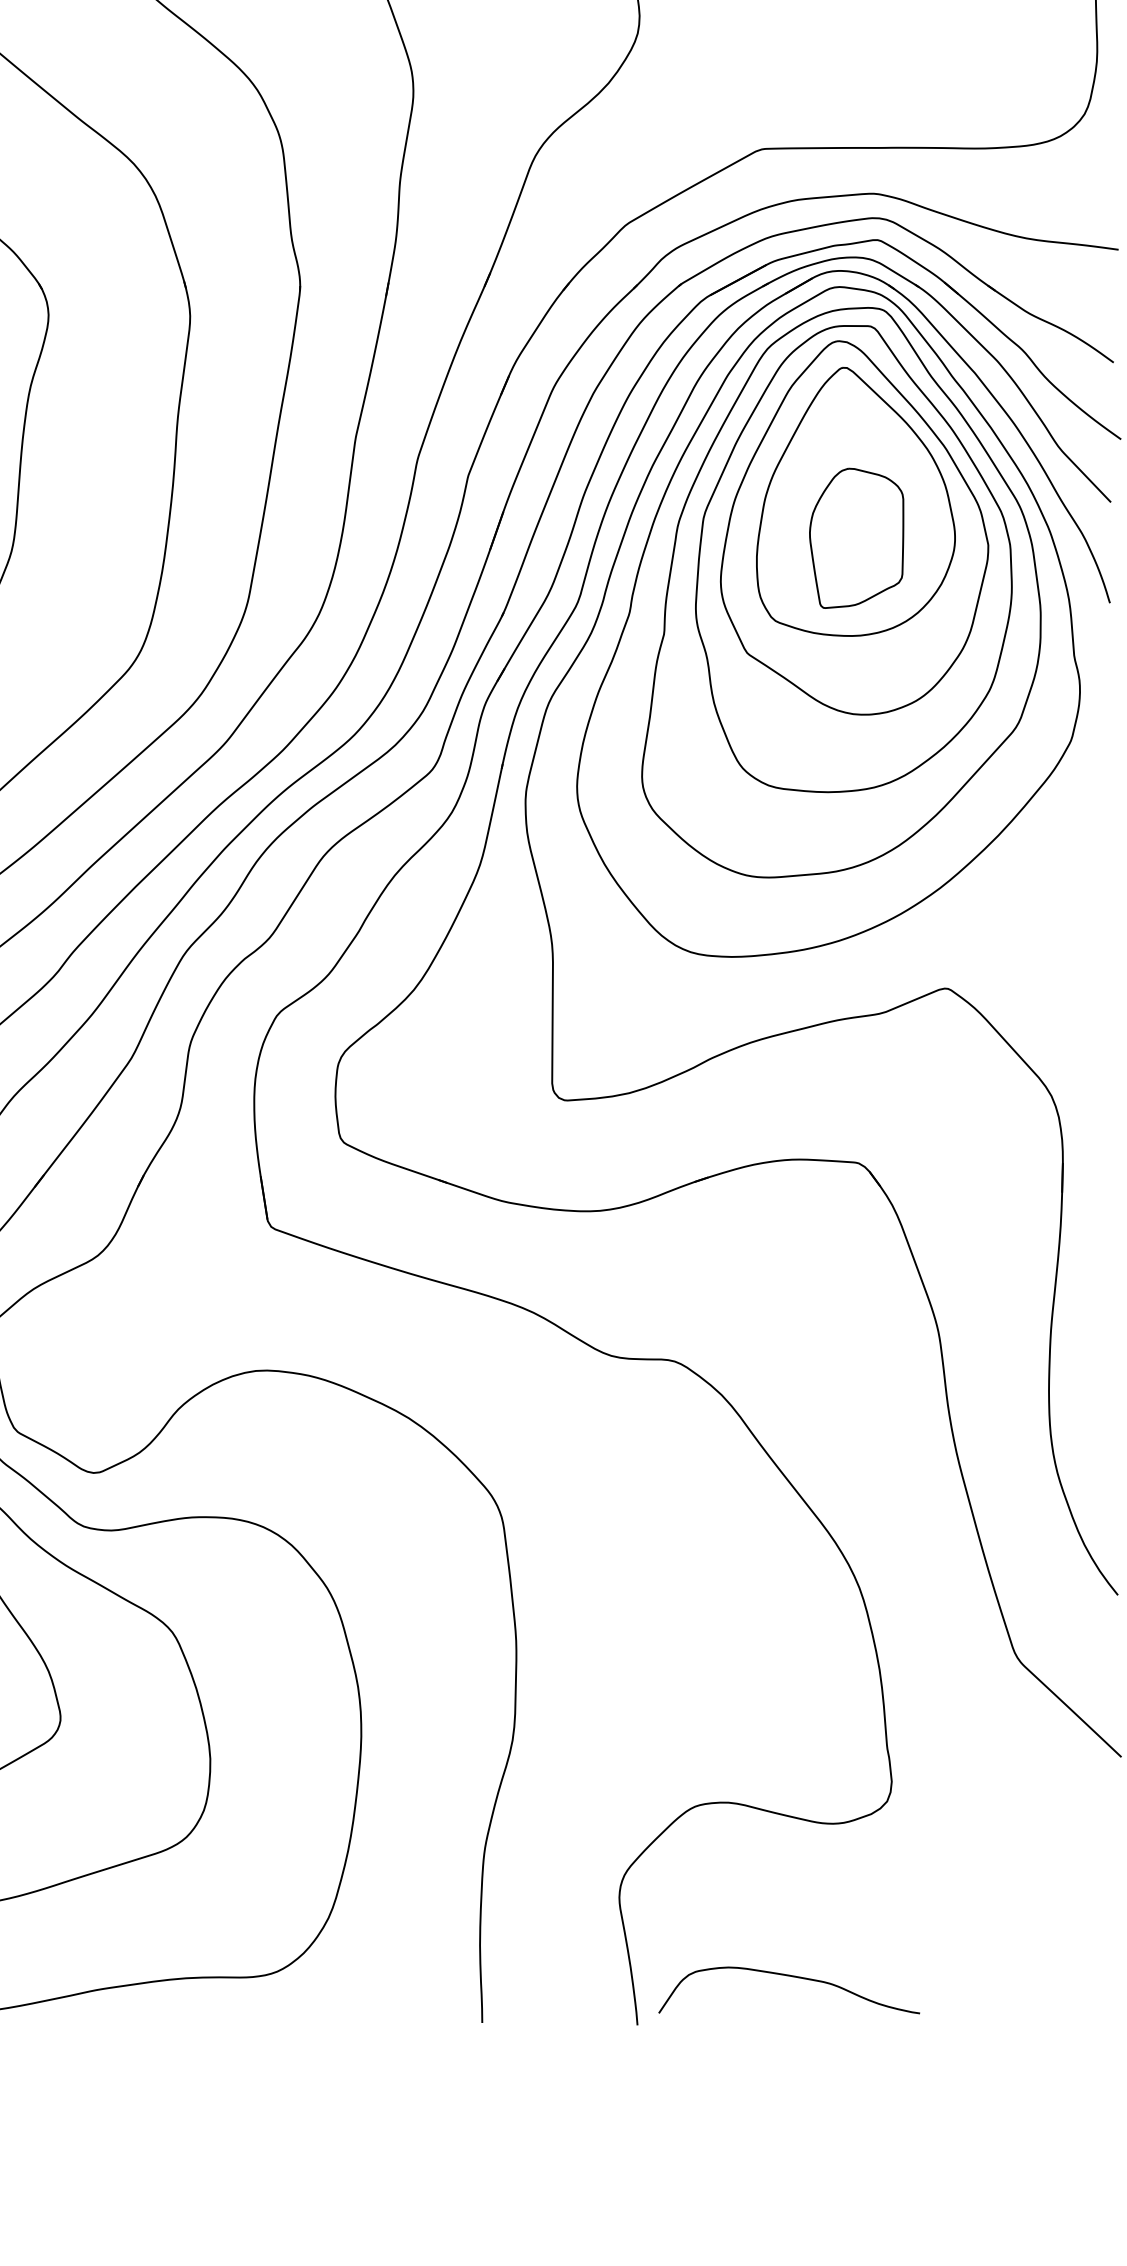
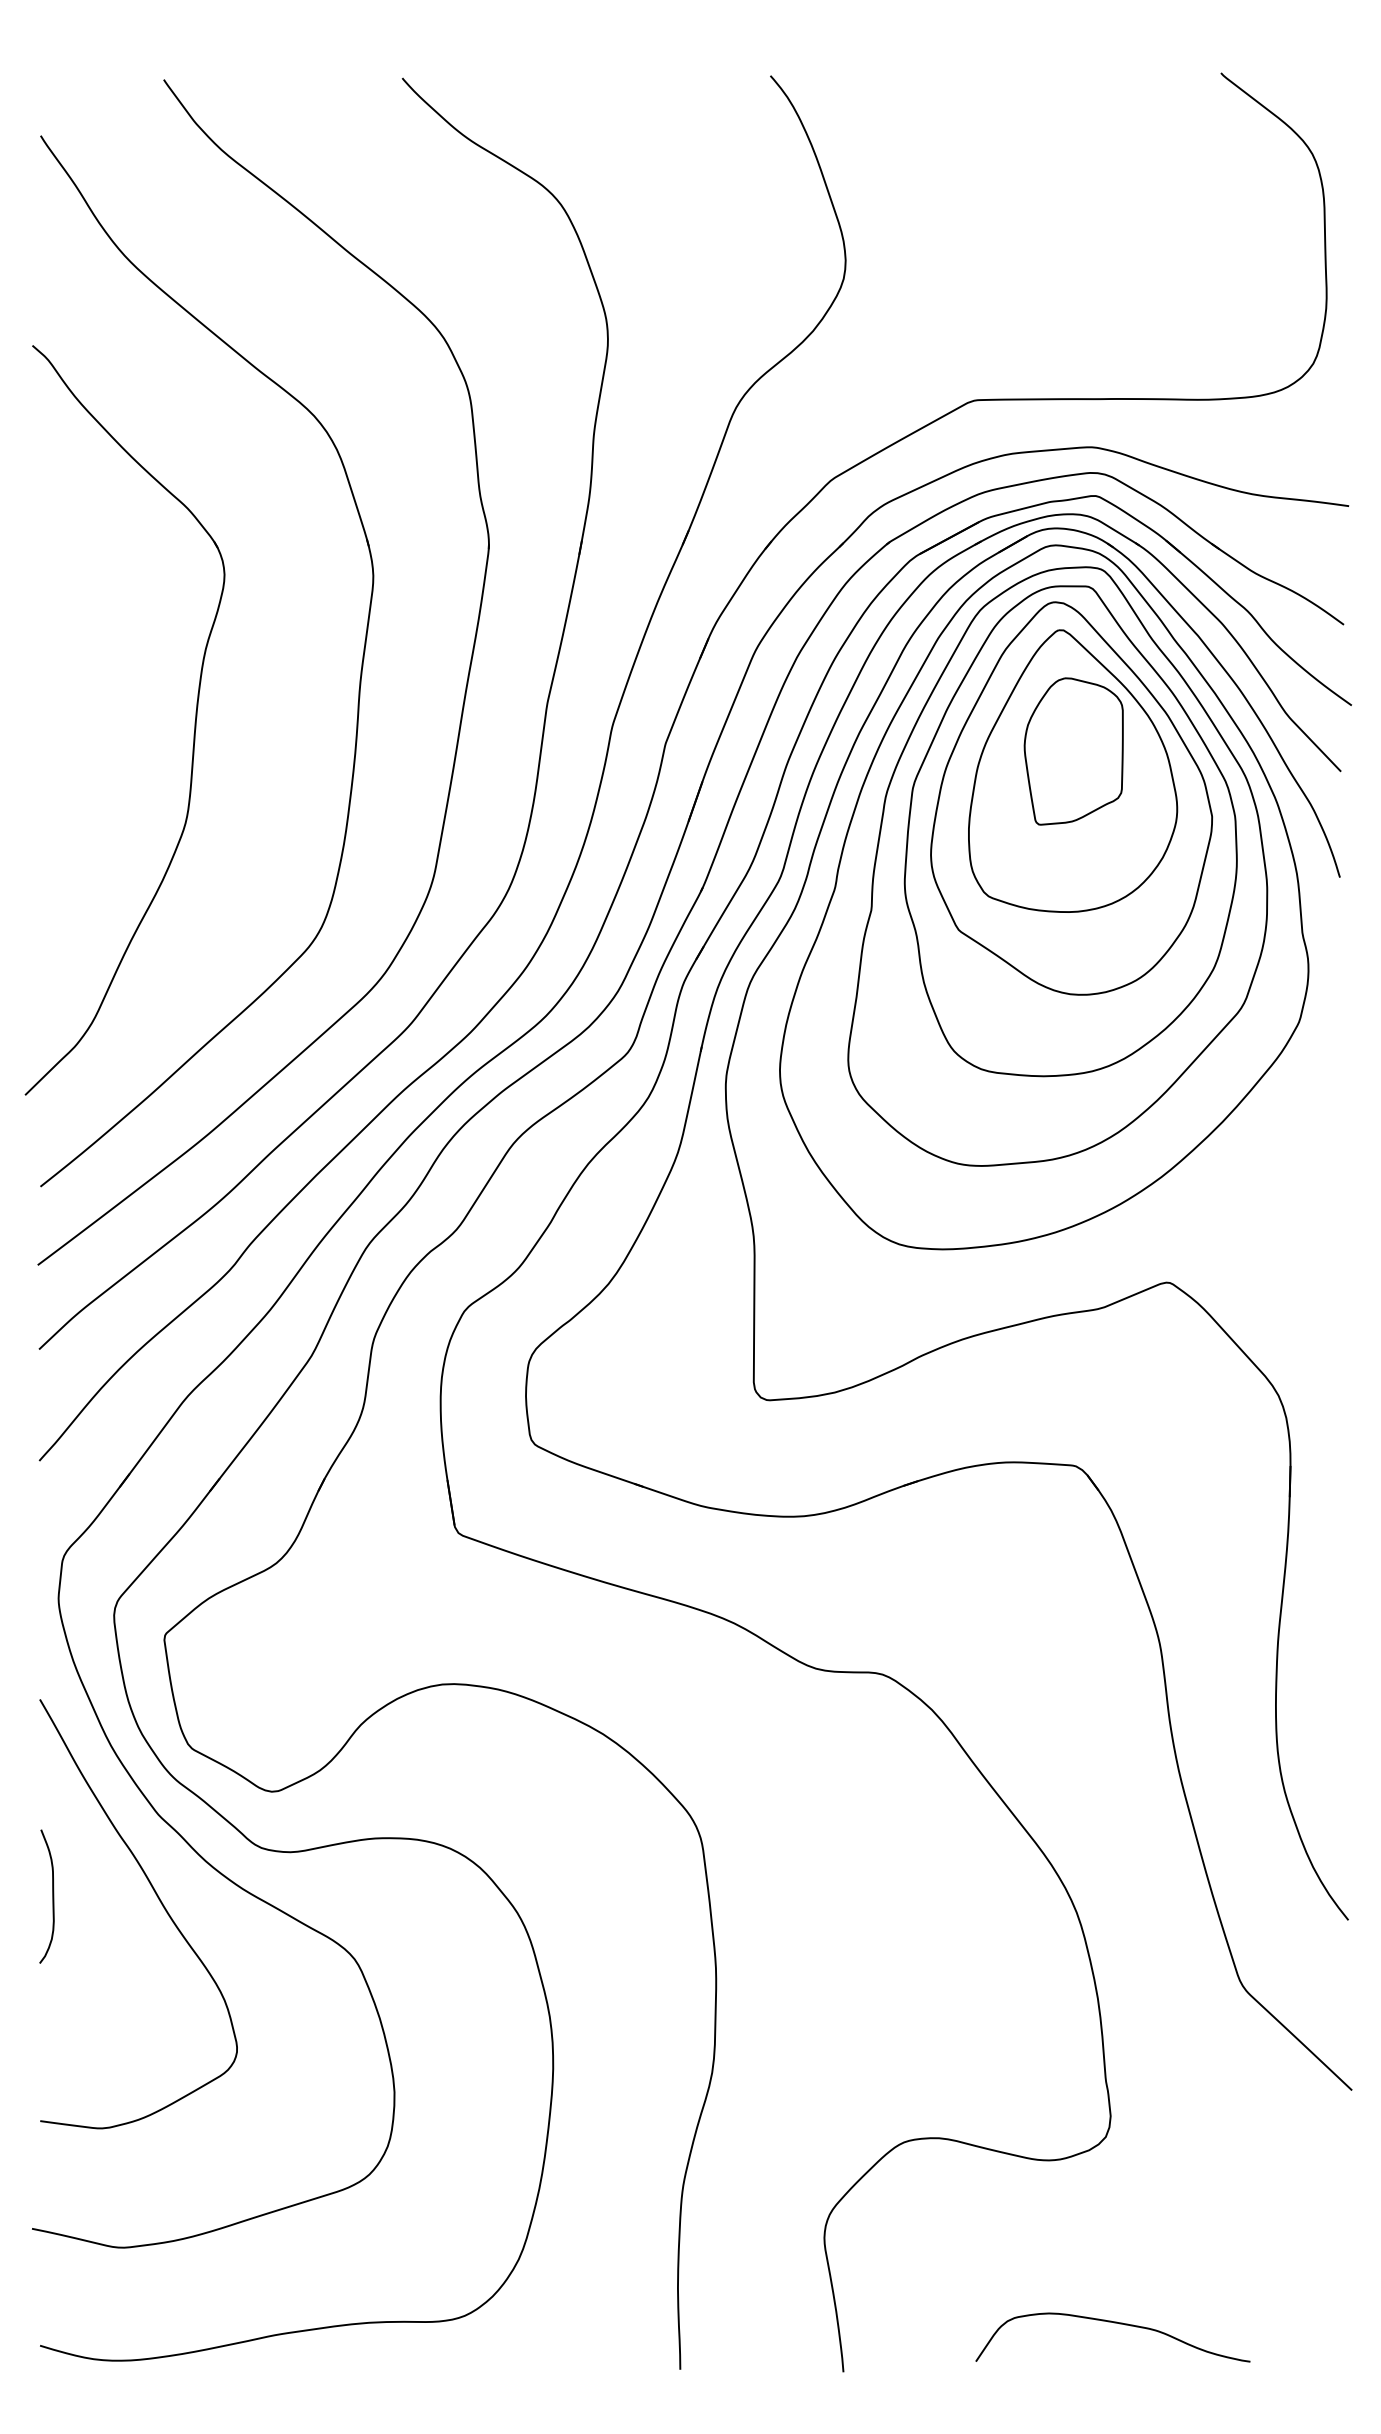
part: (856, 538) -> (1073, 751), moved
curve: (790, 1977) -> (1114, 2323), moved

